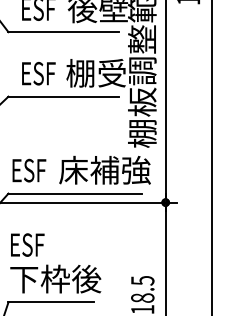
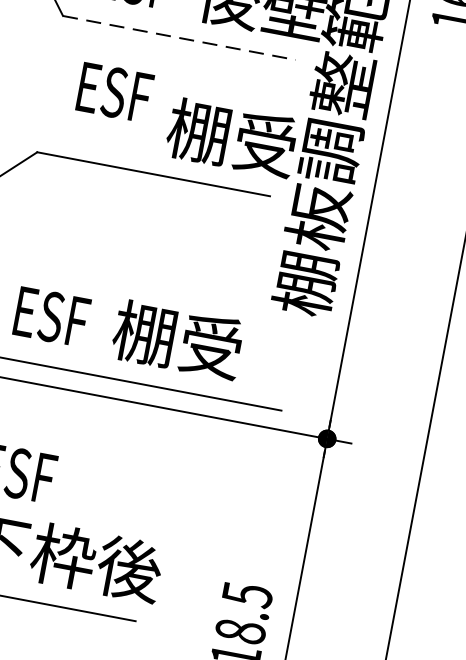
line: (64, 32) -> (181, 39), solid -> dashed
text: (38, 73) -> (114, 92), moved
text: (104, 169) -> (211, 344), 床補強 -> 棚受

